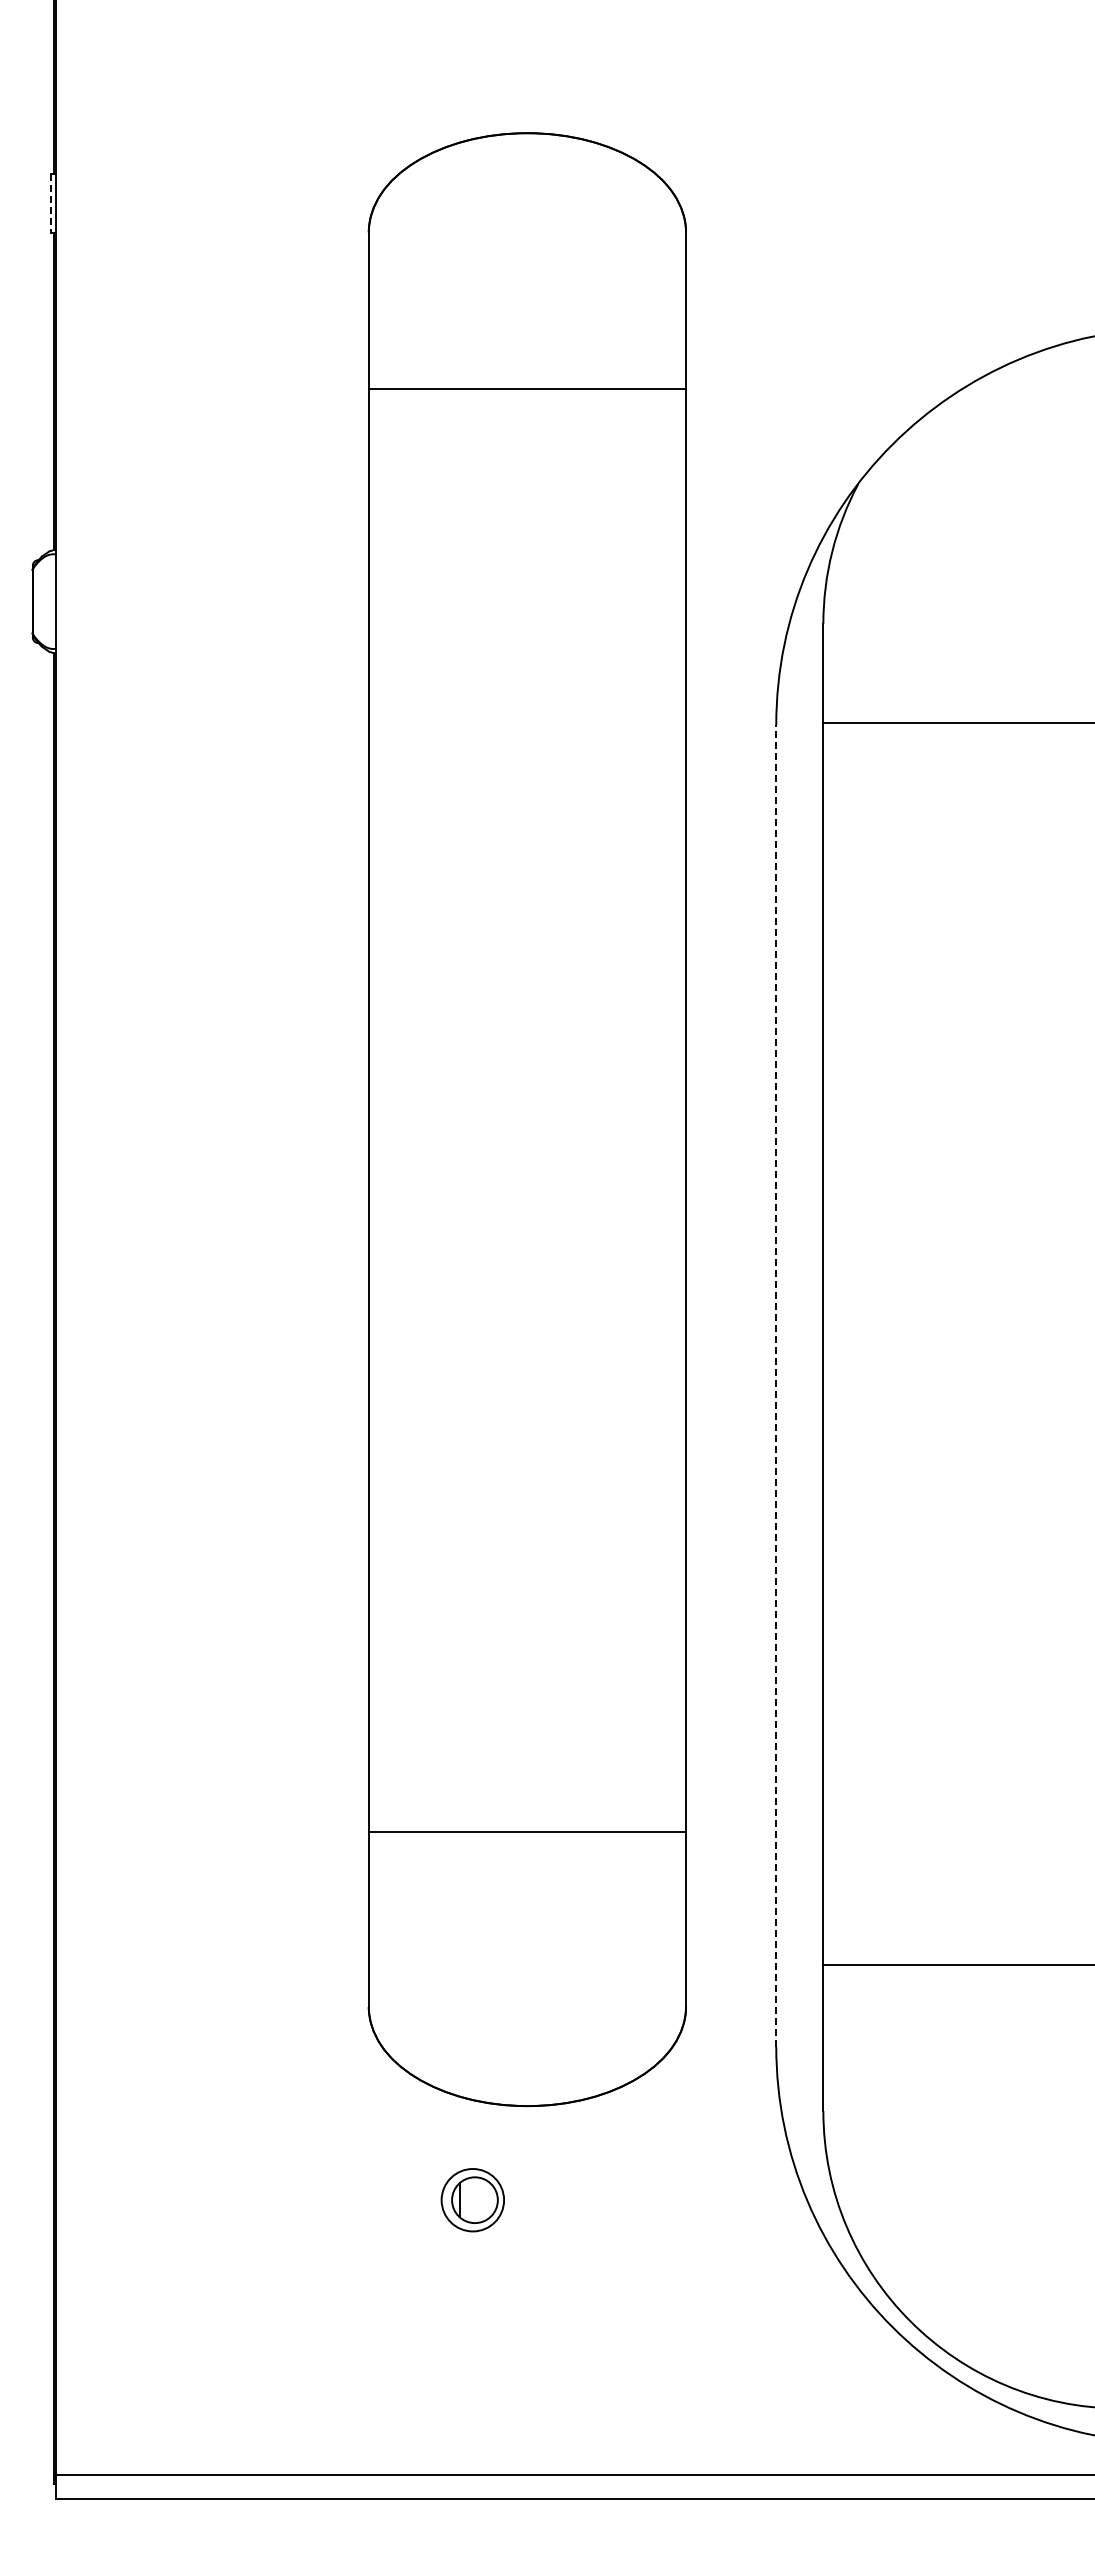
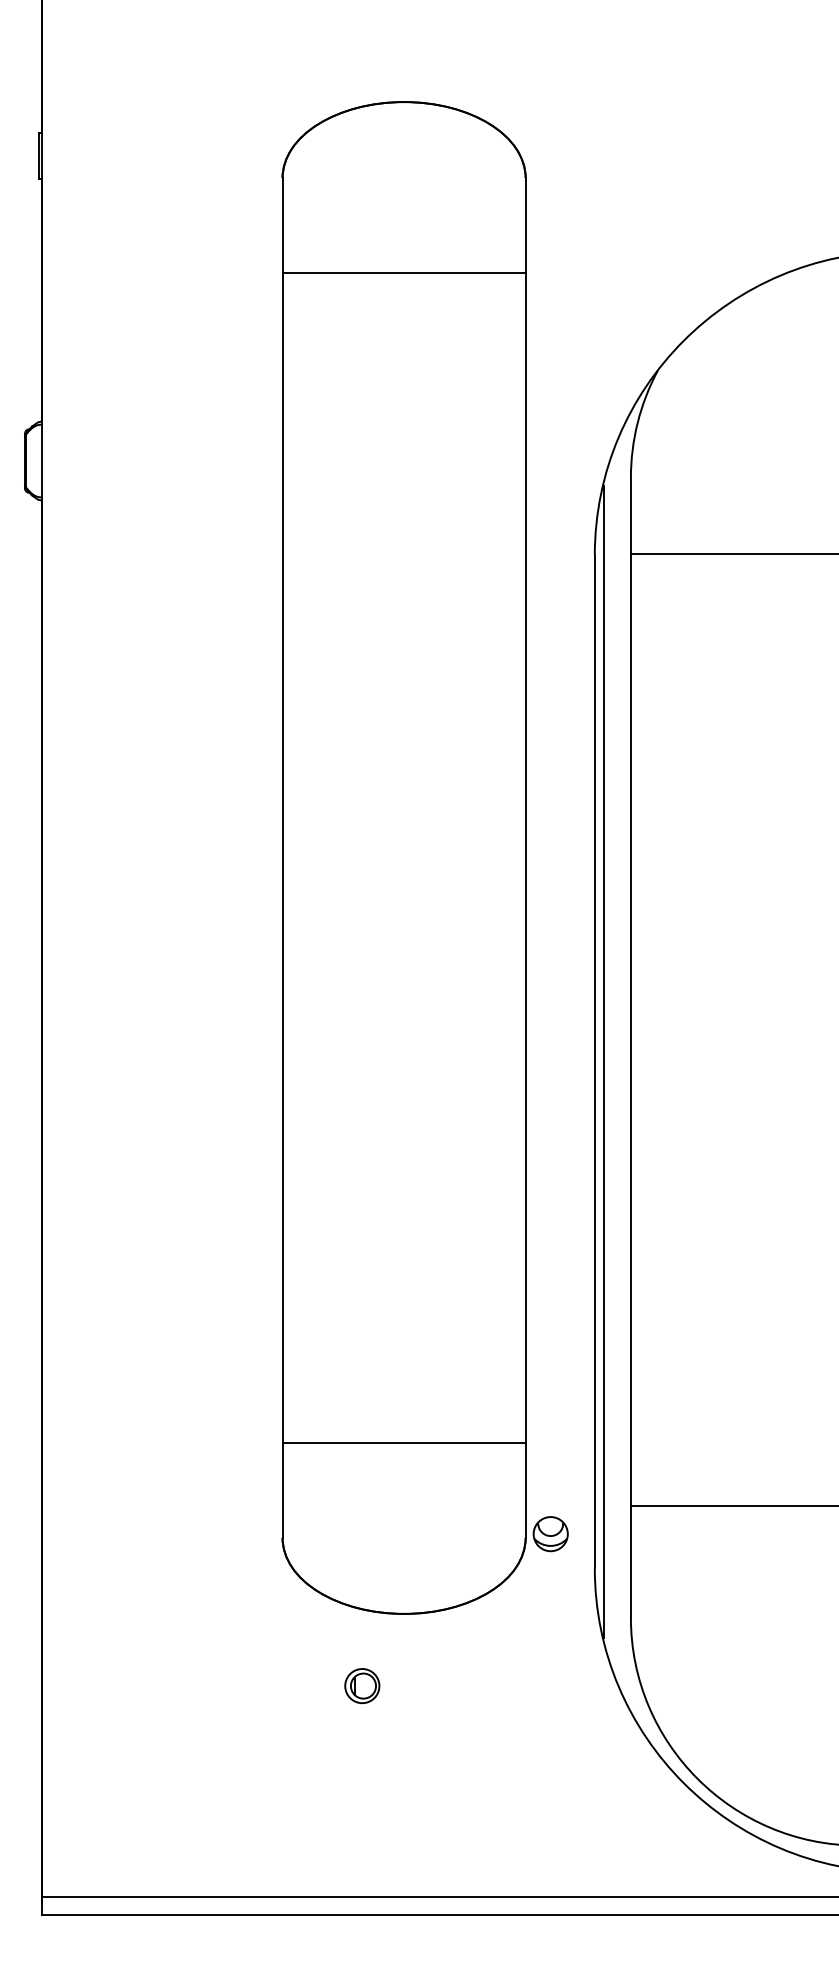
line: (50, 203) -> (38, 155), dashed -> solid
line: (527, 389) -> (404, 273), moved
line: (776, 1385) -> (594, 1061), dashed -> solid
line: (788, 1385) -> (604, 1061), added
line: (527, 1832) -> (404, 1443), moved
part: (718, 2001) -> (550, 1533), added
part: (472, 2200) -> (362, 1686), size x0.71

